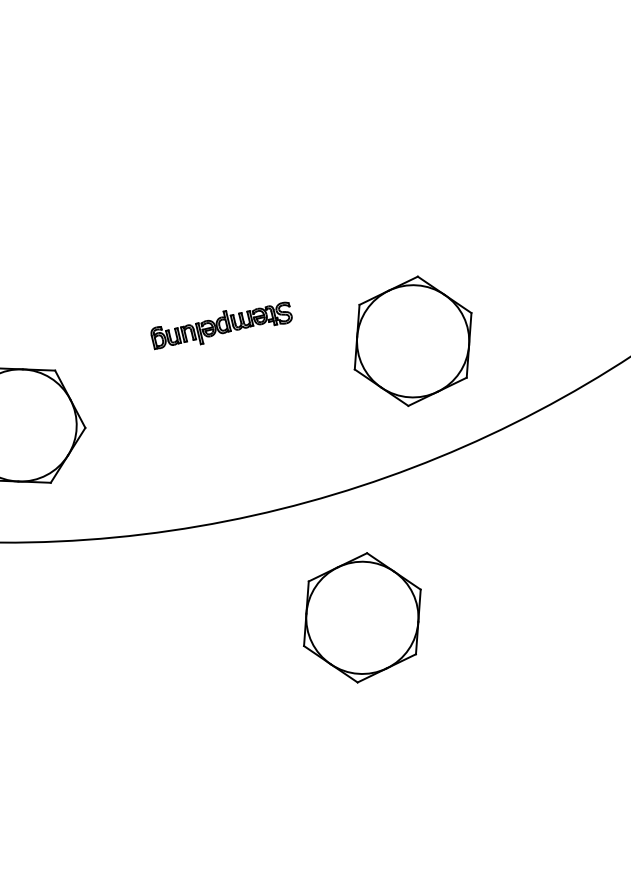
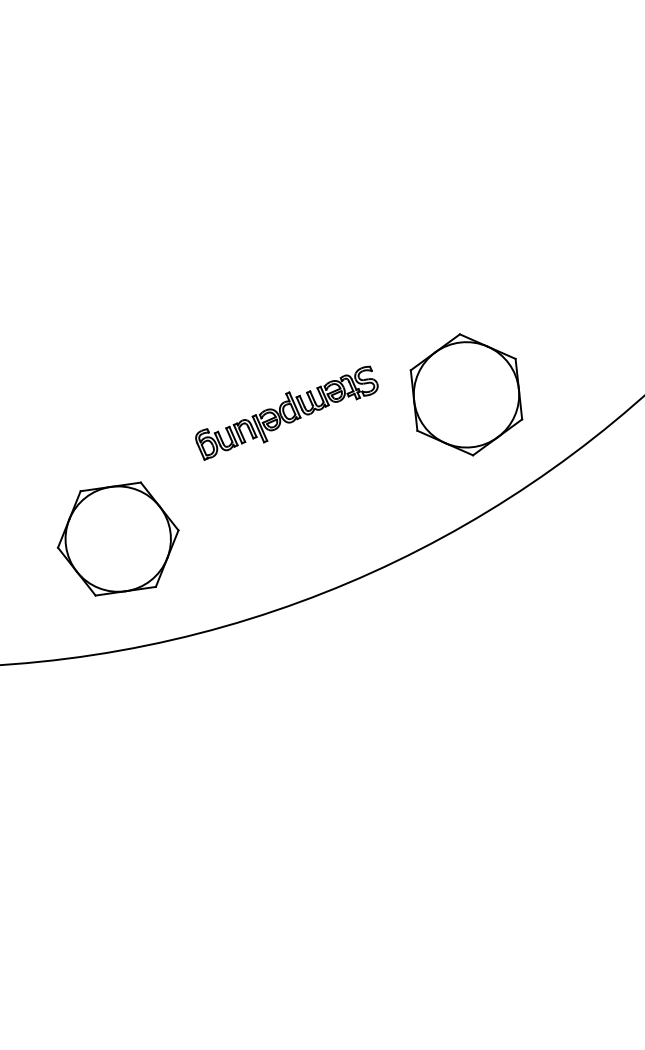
part: (221, 325) -> (286, 412), size x1.43
part: (362, 617) -> (466, 658), removed

